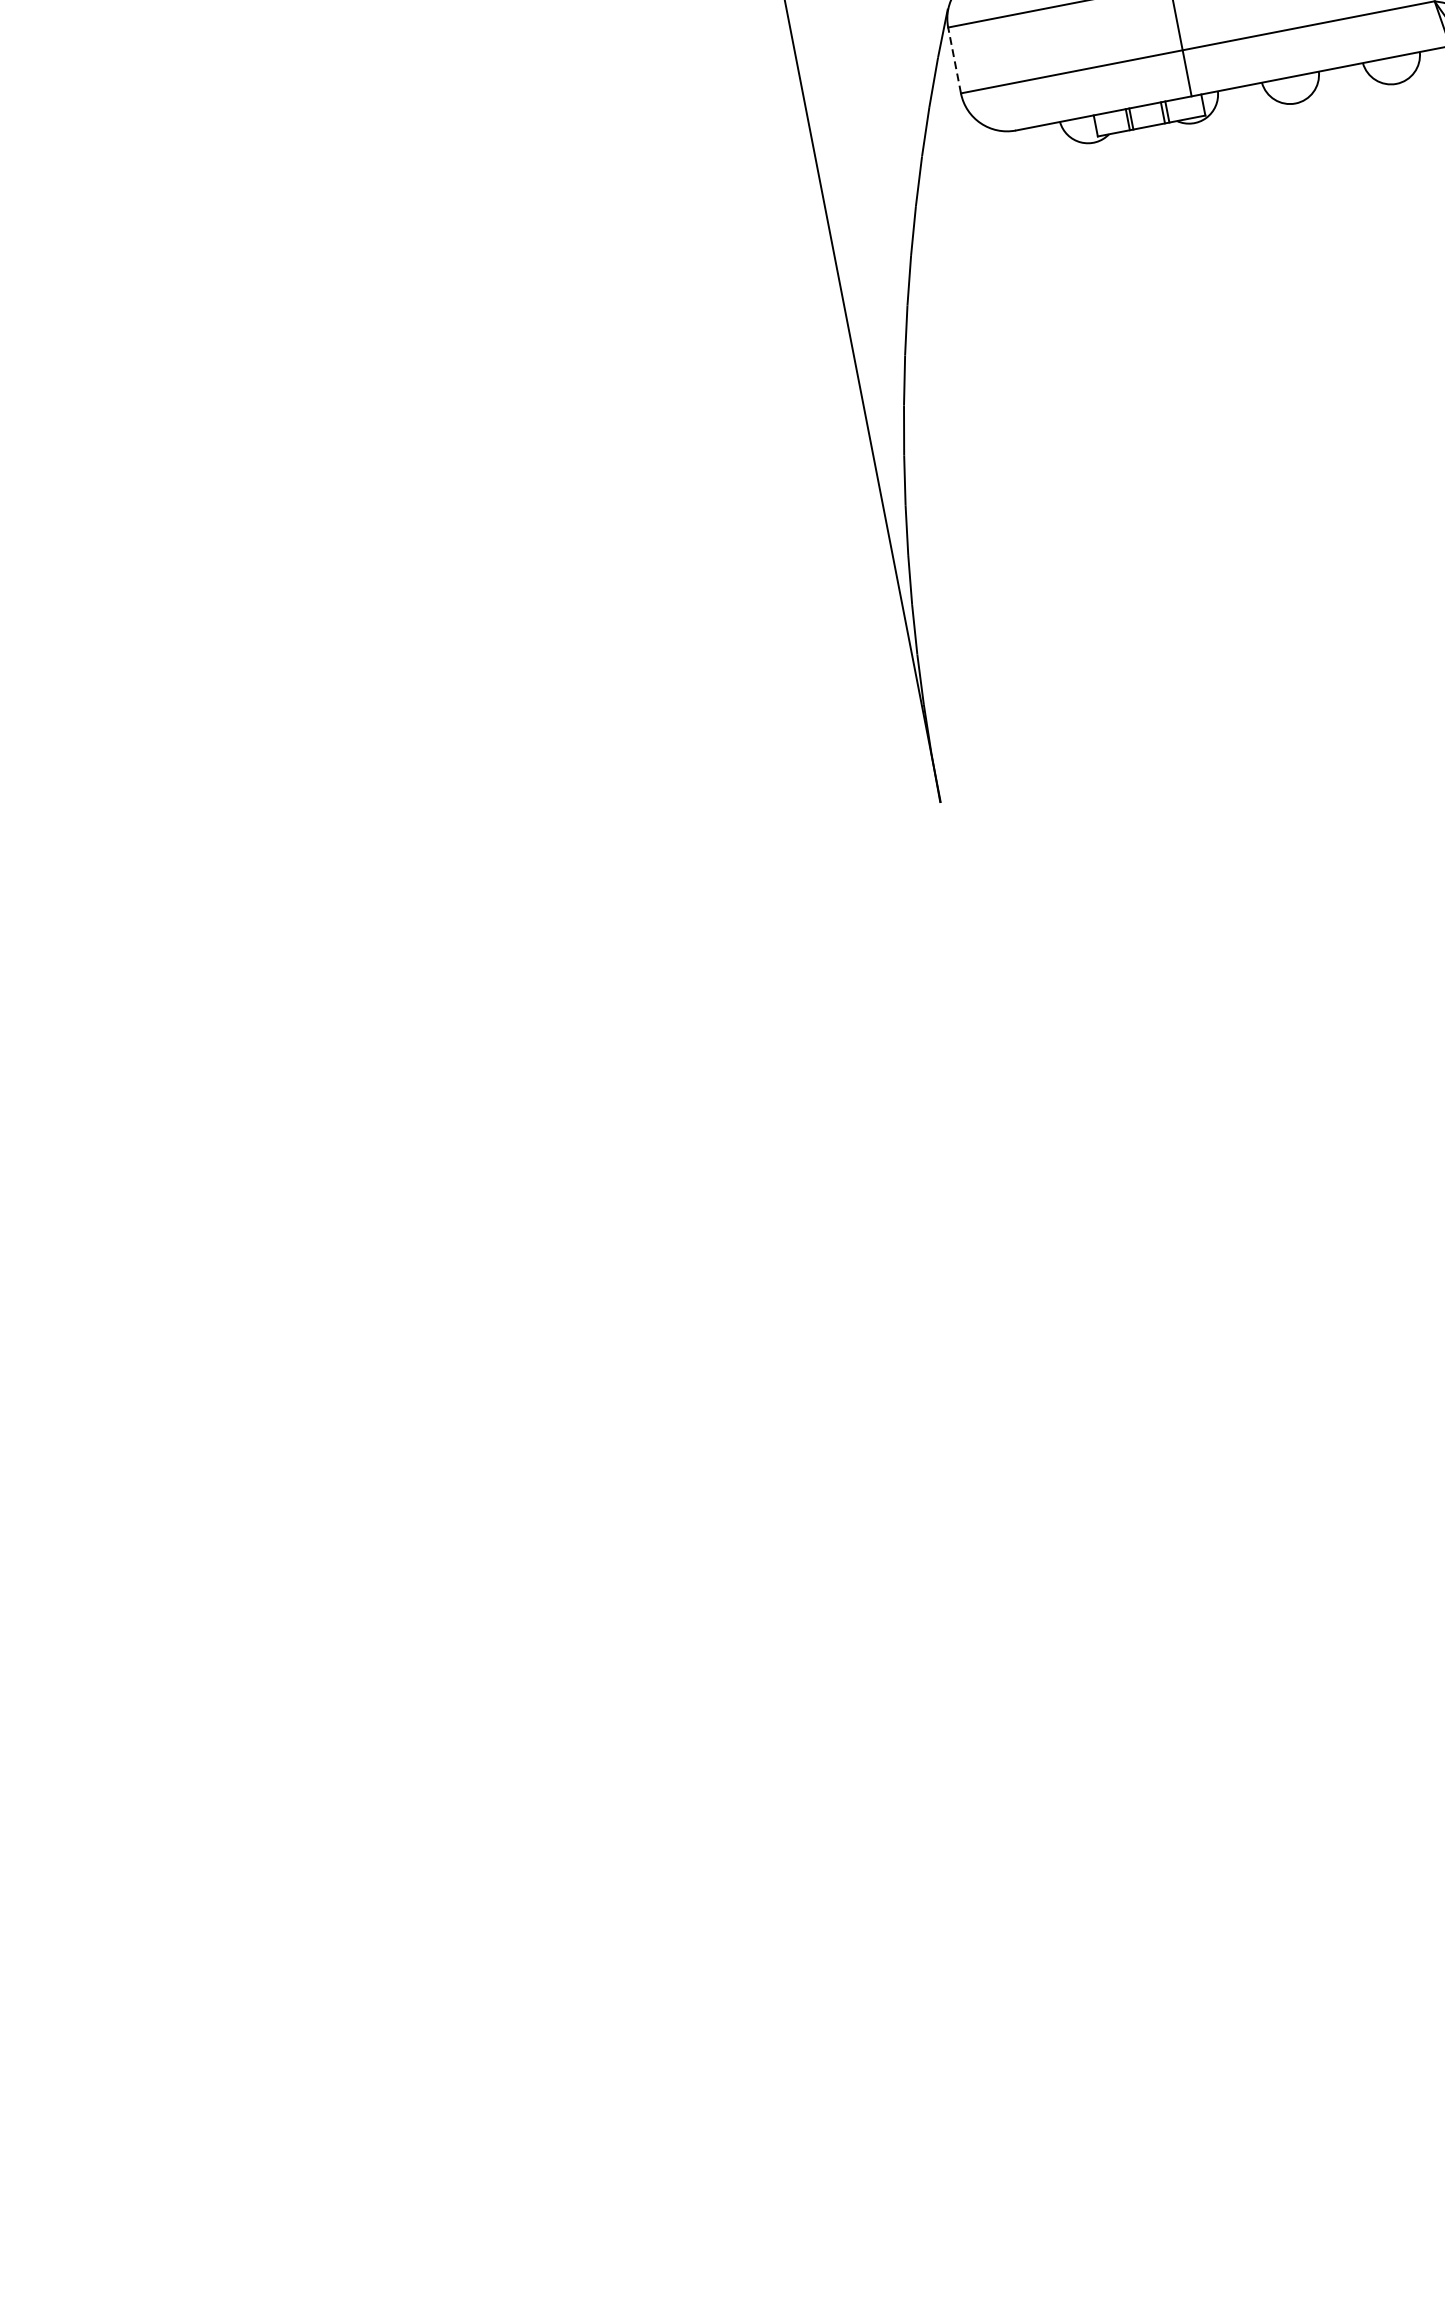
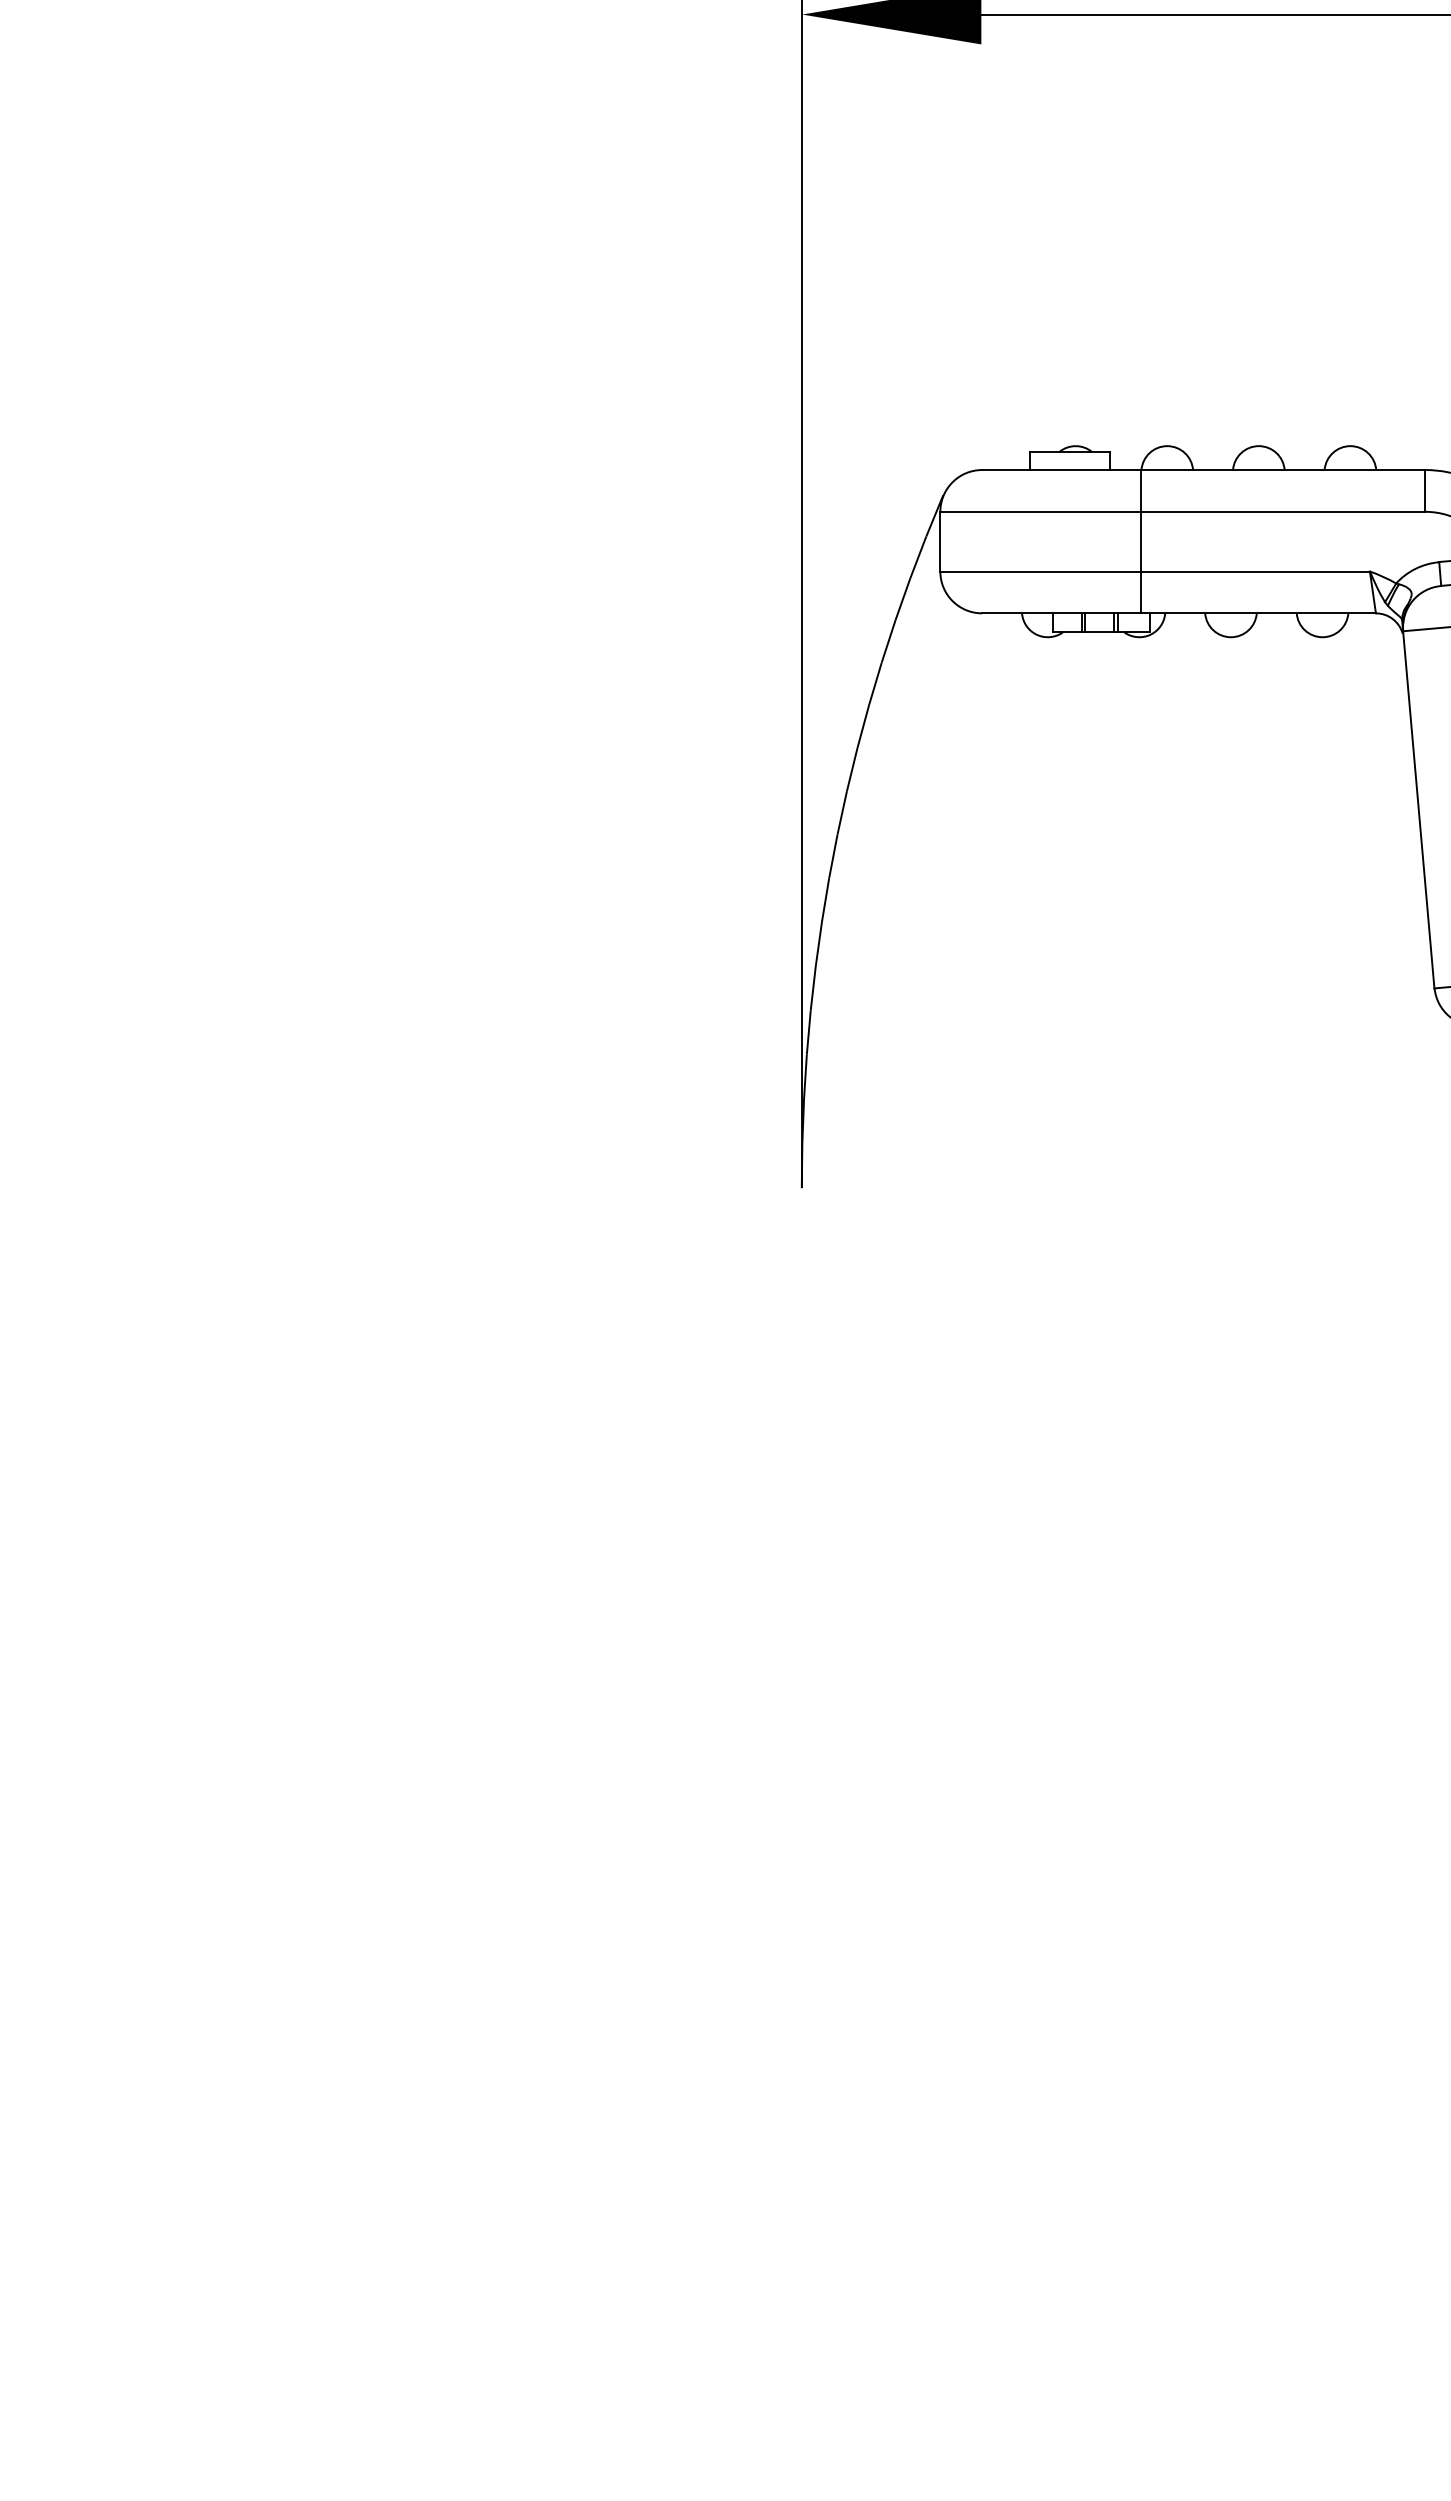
line: (954, 60) -> (940, 541), dashed -> solid

